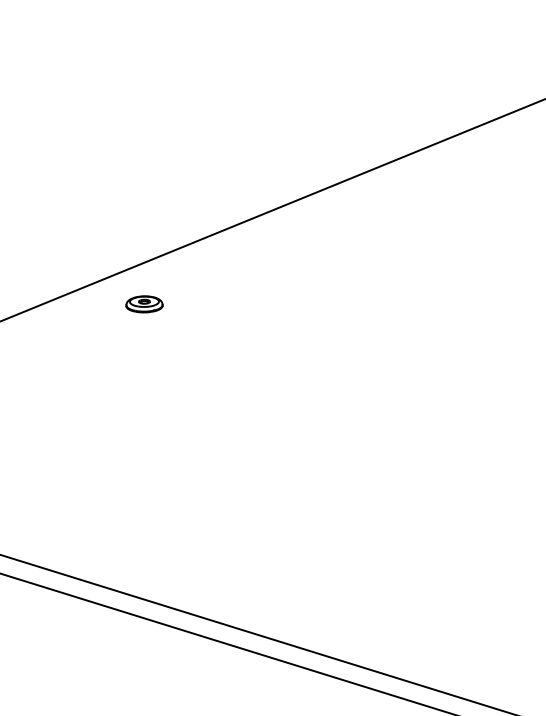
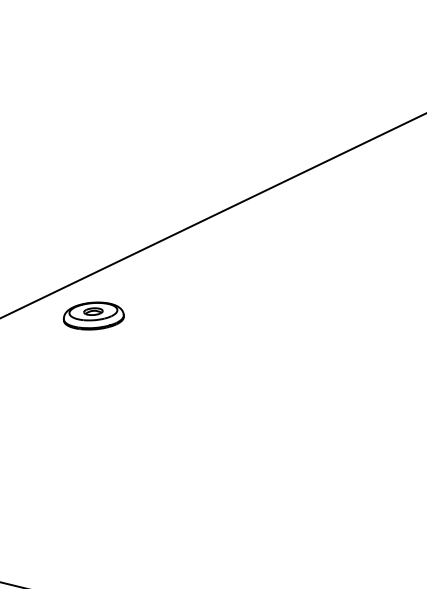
part: (144, 304) -> (93, 316), size x1.67

